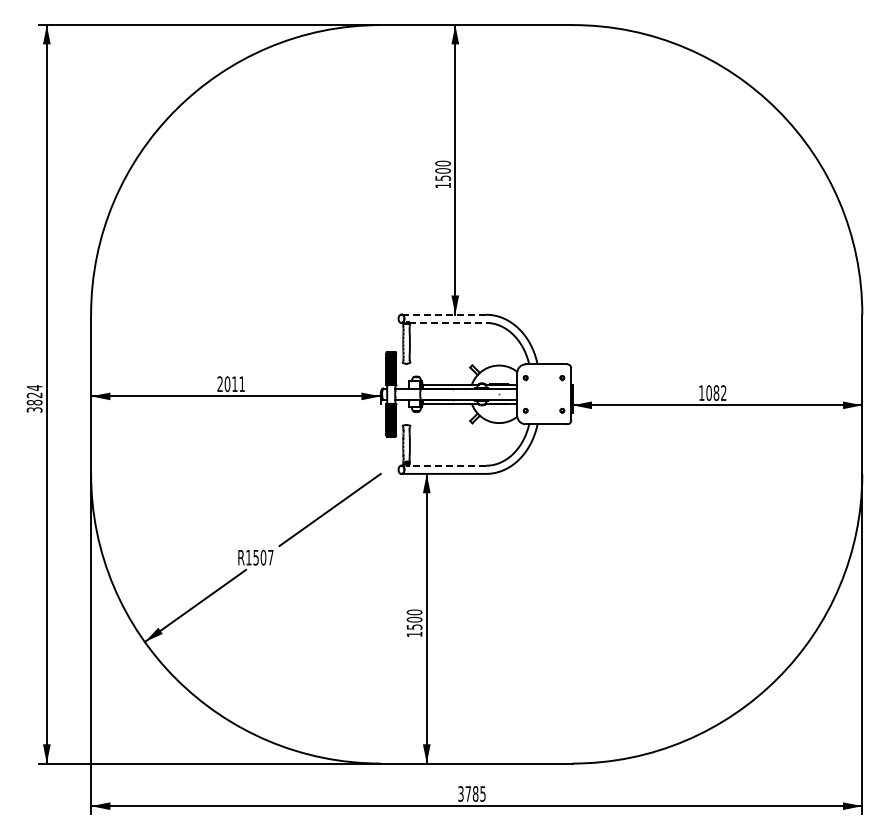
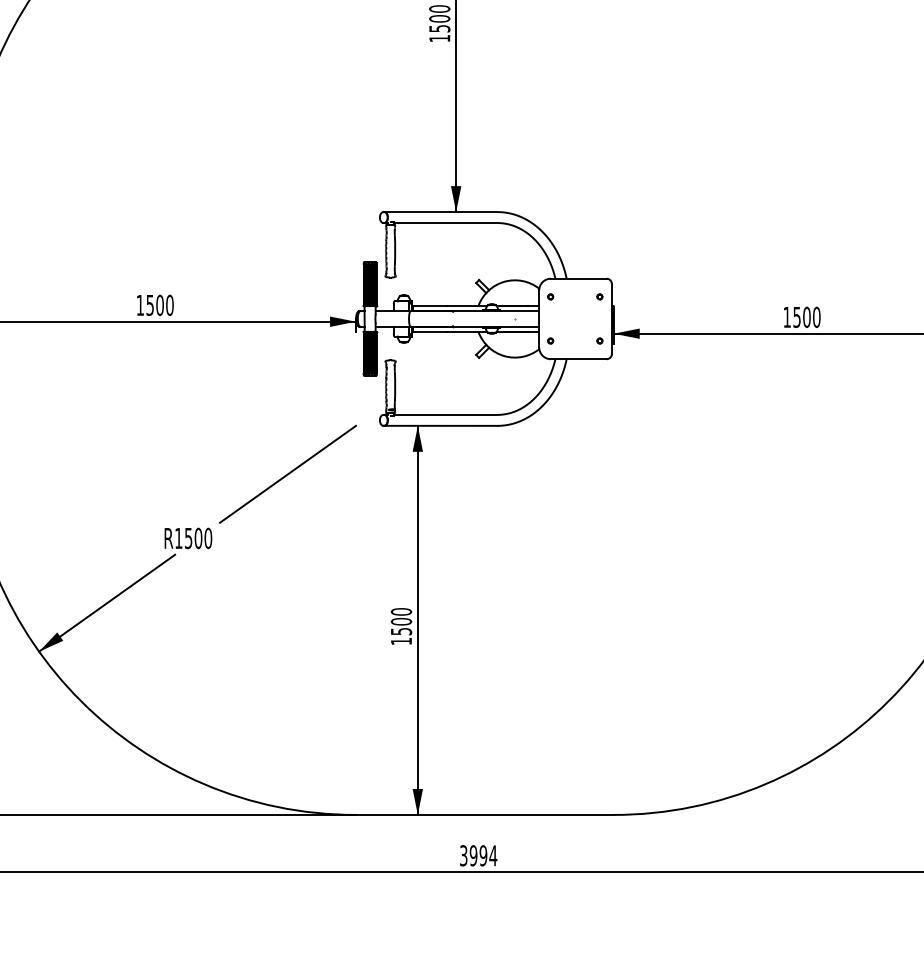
line: (443, 314) -> (440, 211), dashed -> solid
line: (448, 322) -> (446, 222), dashed -> solid
text: (231, 384) -> (155, 305), 2011 -> 1500
text: (716, 392) -> (806, 316), 1082 -> 1500
line: (447, 465) -> (445, 414), dashed -> solid
text: (270, 557) -> (207, 538), R1507 -> R1500
text: (475, 793) -> (483, 855), 3785 -> 3994

